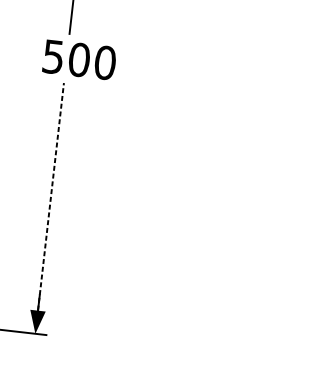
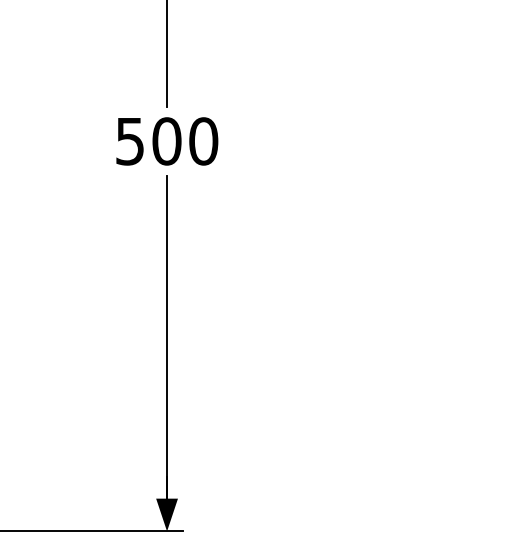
text: (79, 60) -> (167, 141), moved
line: (50, 204) -> (167, 347), dashed -> solid

